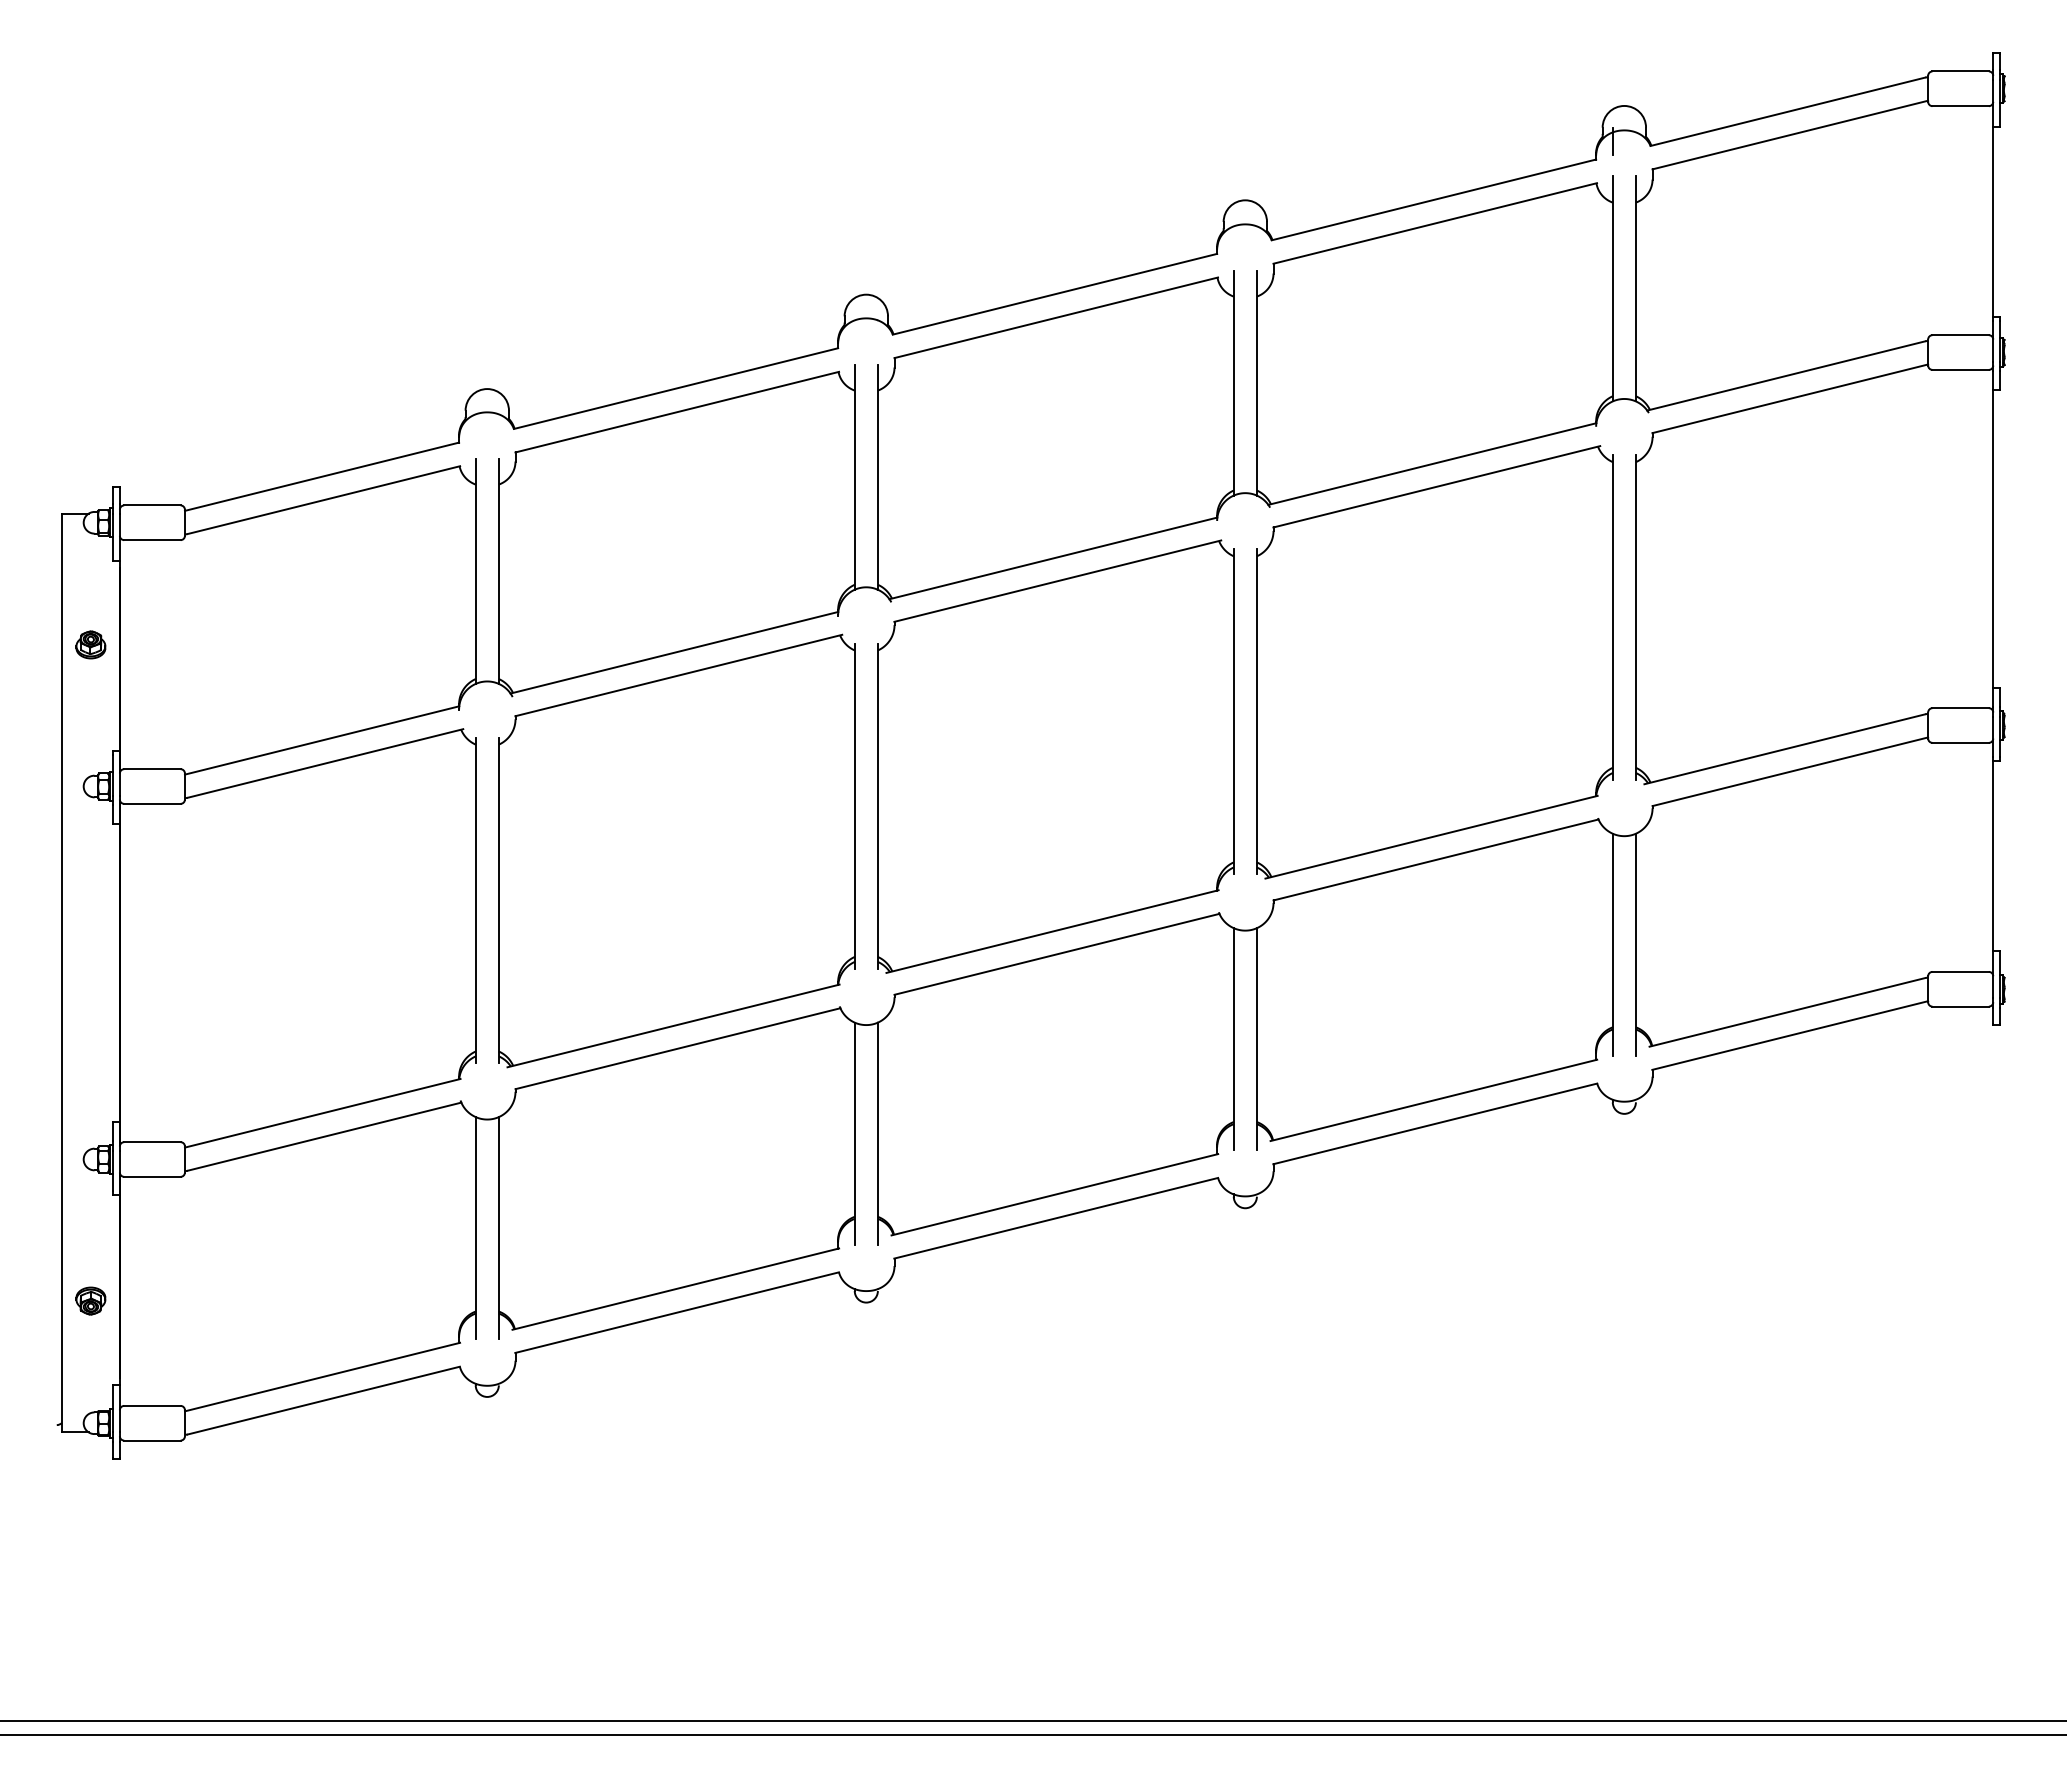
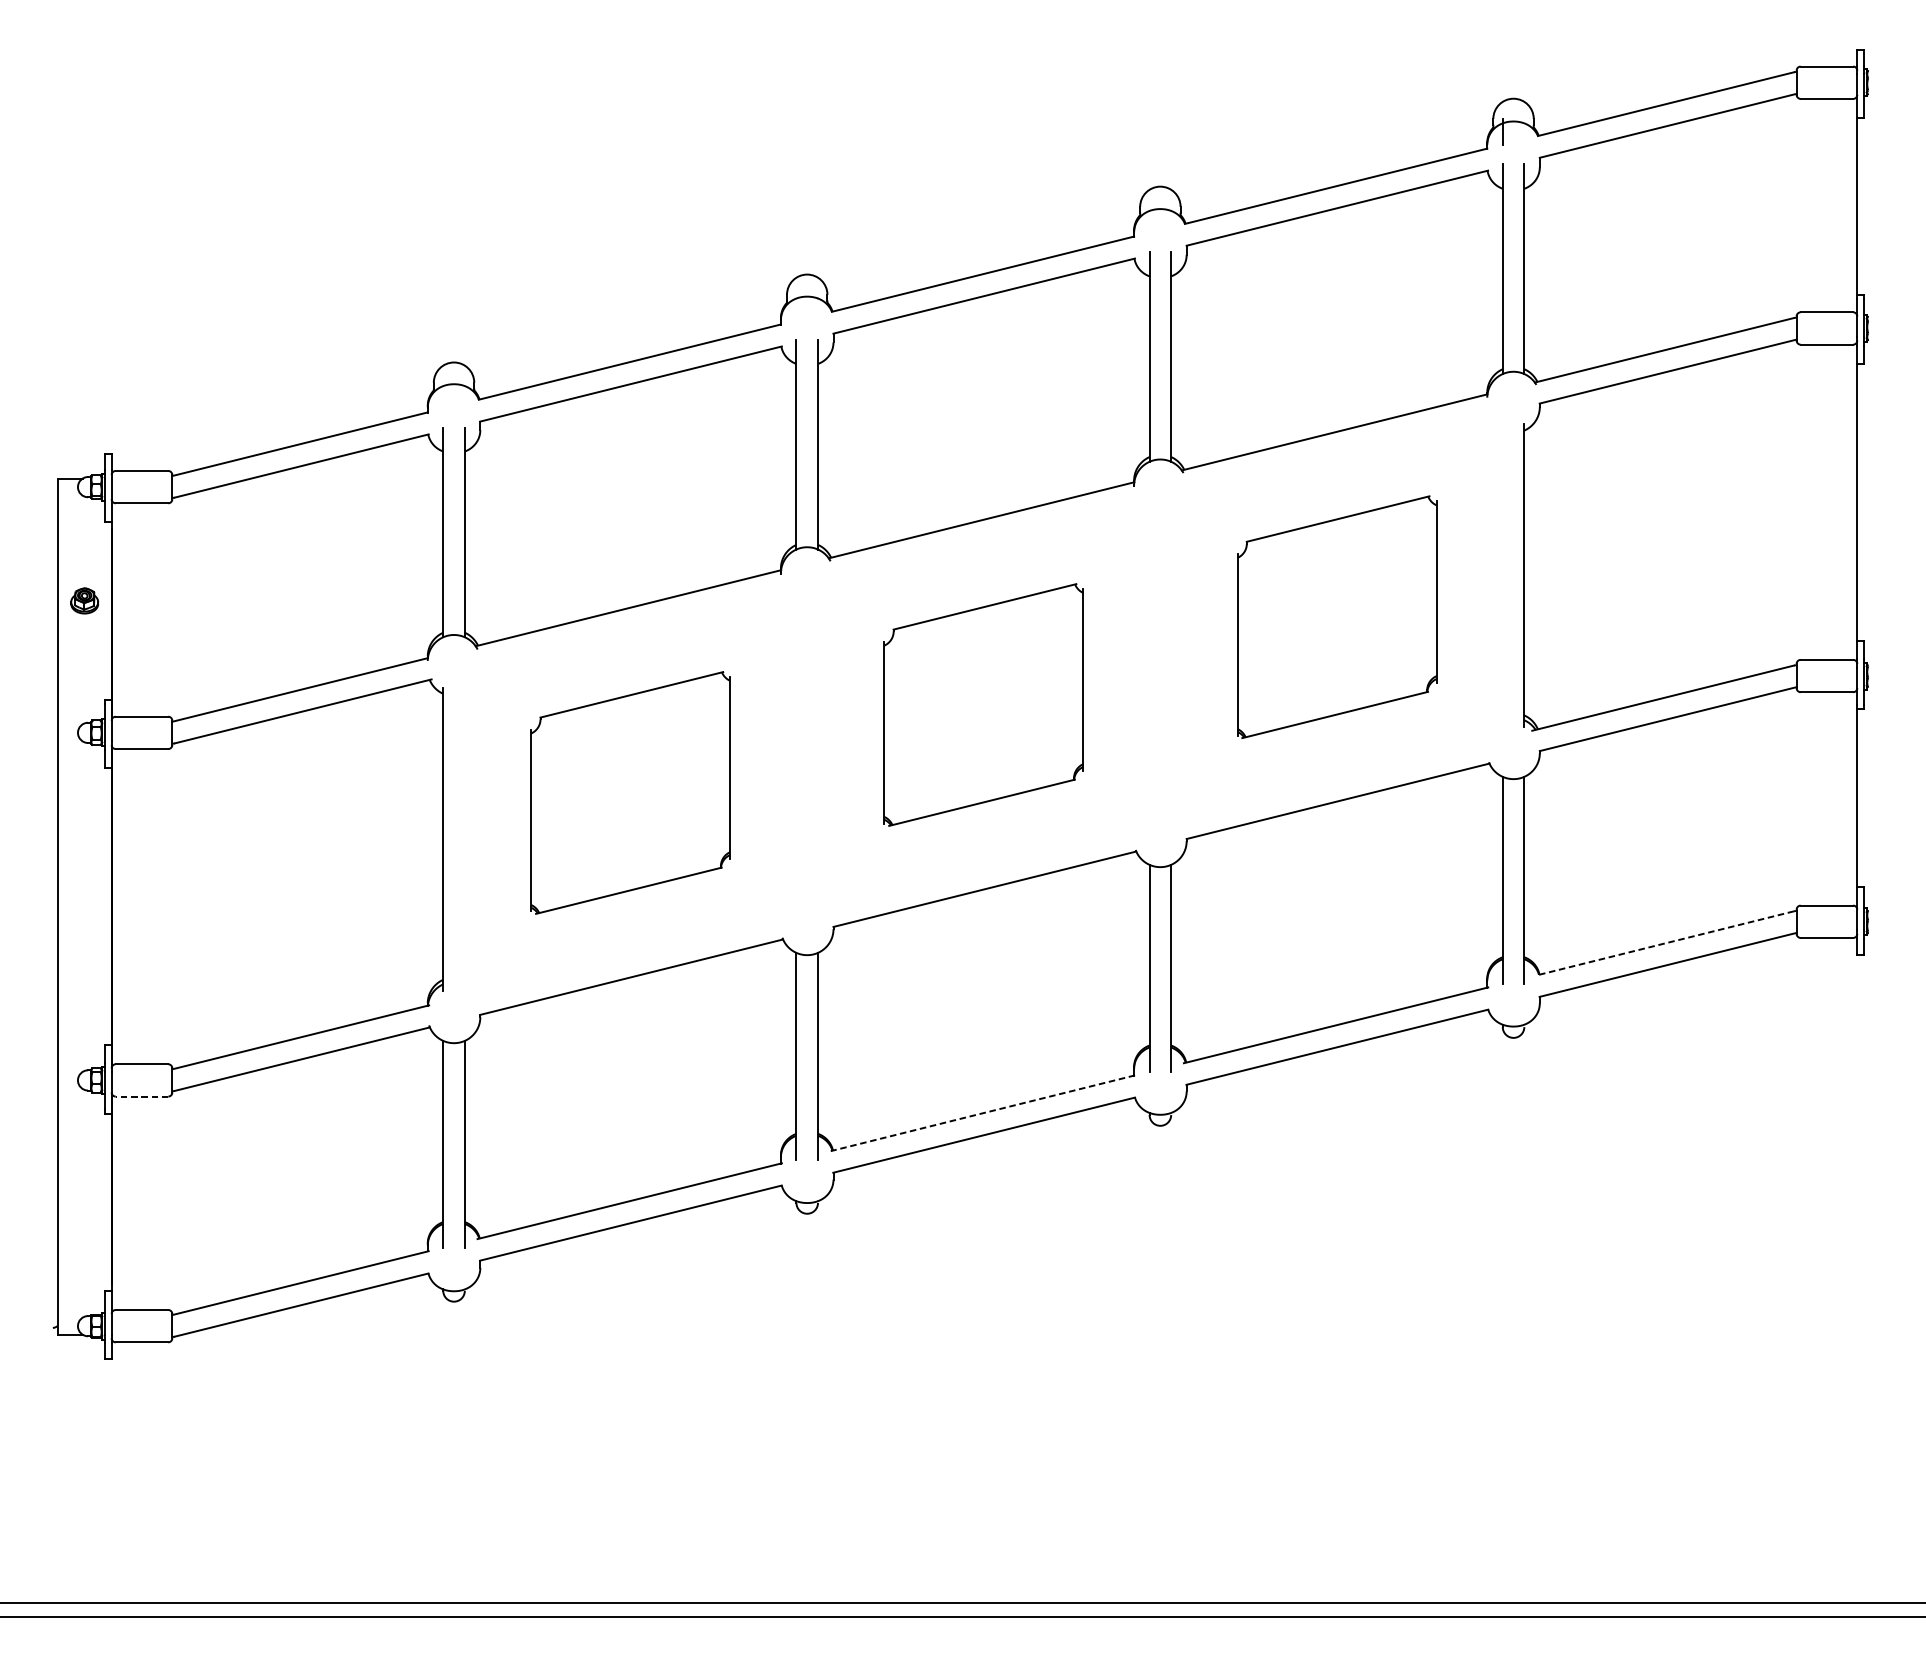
part: (1434, 662) -> (1336, 617), size x0.6
part: (1055, 756) -> (983, 704), size x0.6
part: (676, 850) -> (630, 792), size x0.6
line: (1786, 1012) -> (1664, 943), solid -> dashed
line: (151, 1176) -> (141, 1096), solid -> dashed
line: (1054, 1194) -> (982, 1113), solid -> dashed
part: (90, 1300) -> (84, 1211), removed

